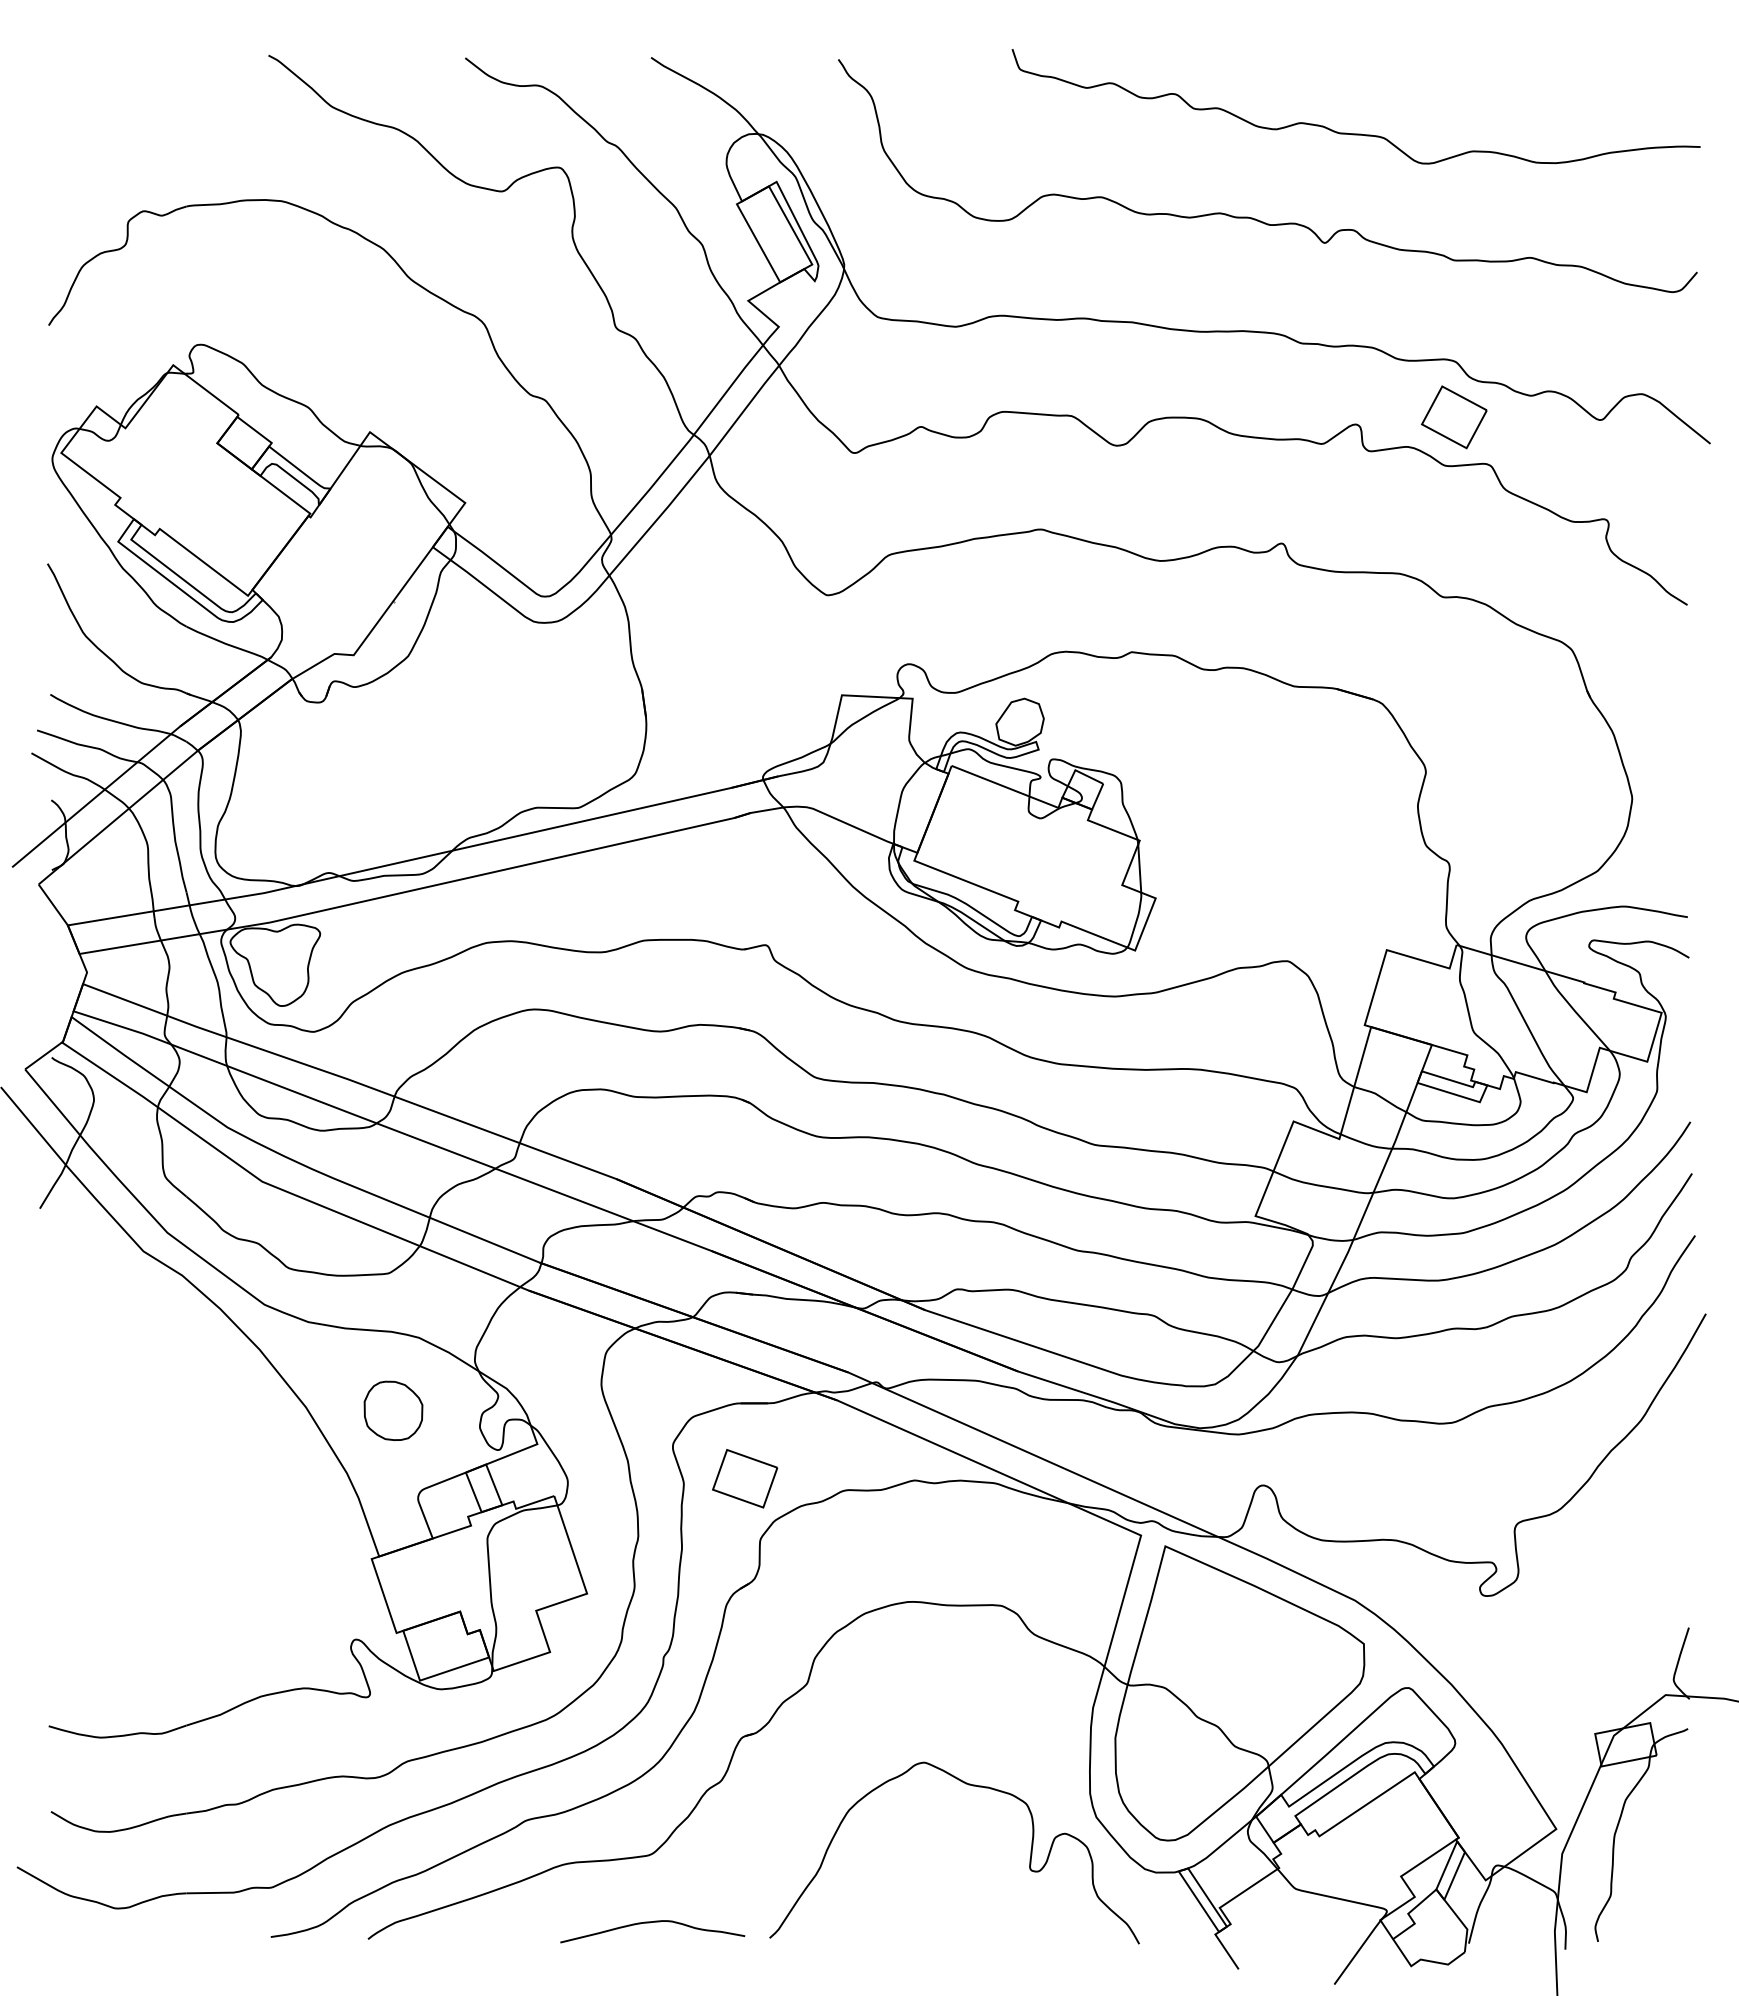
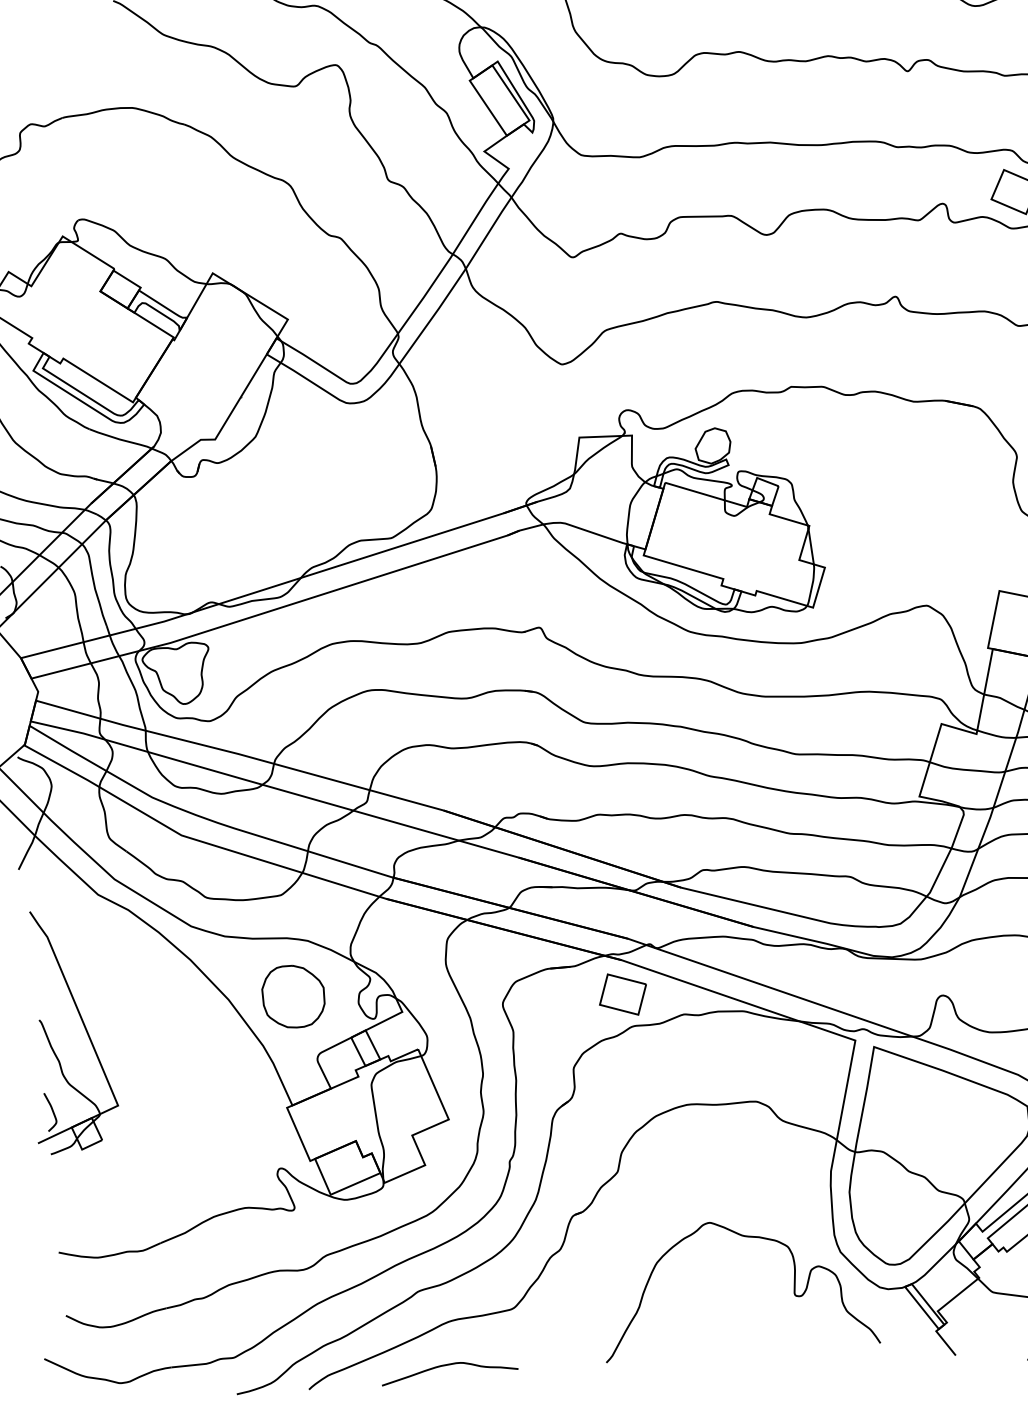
part: (393, 1410) -> (293, 996), size x1.43
part: (108, 1424) -> (83, 1025), added
part: (745, 1478) -> (623, 994), moved
curve: (650, 1923) -> (447, 1365), moved

